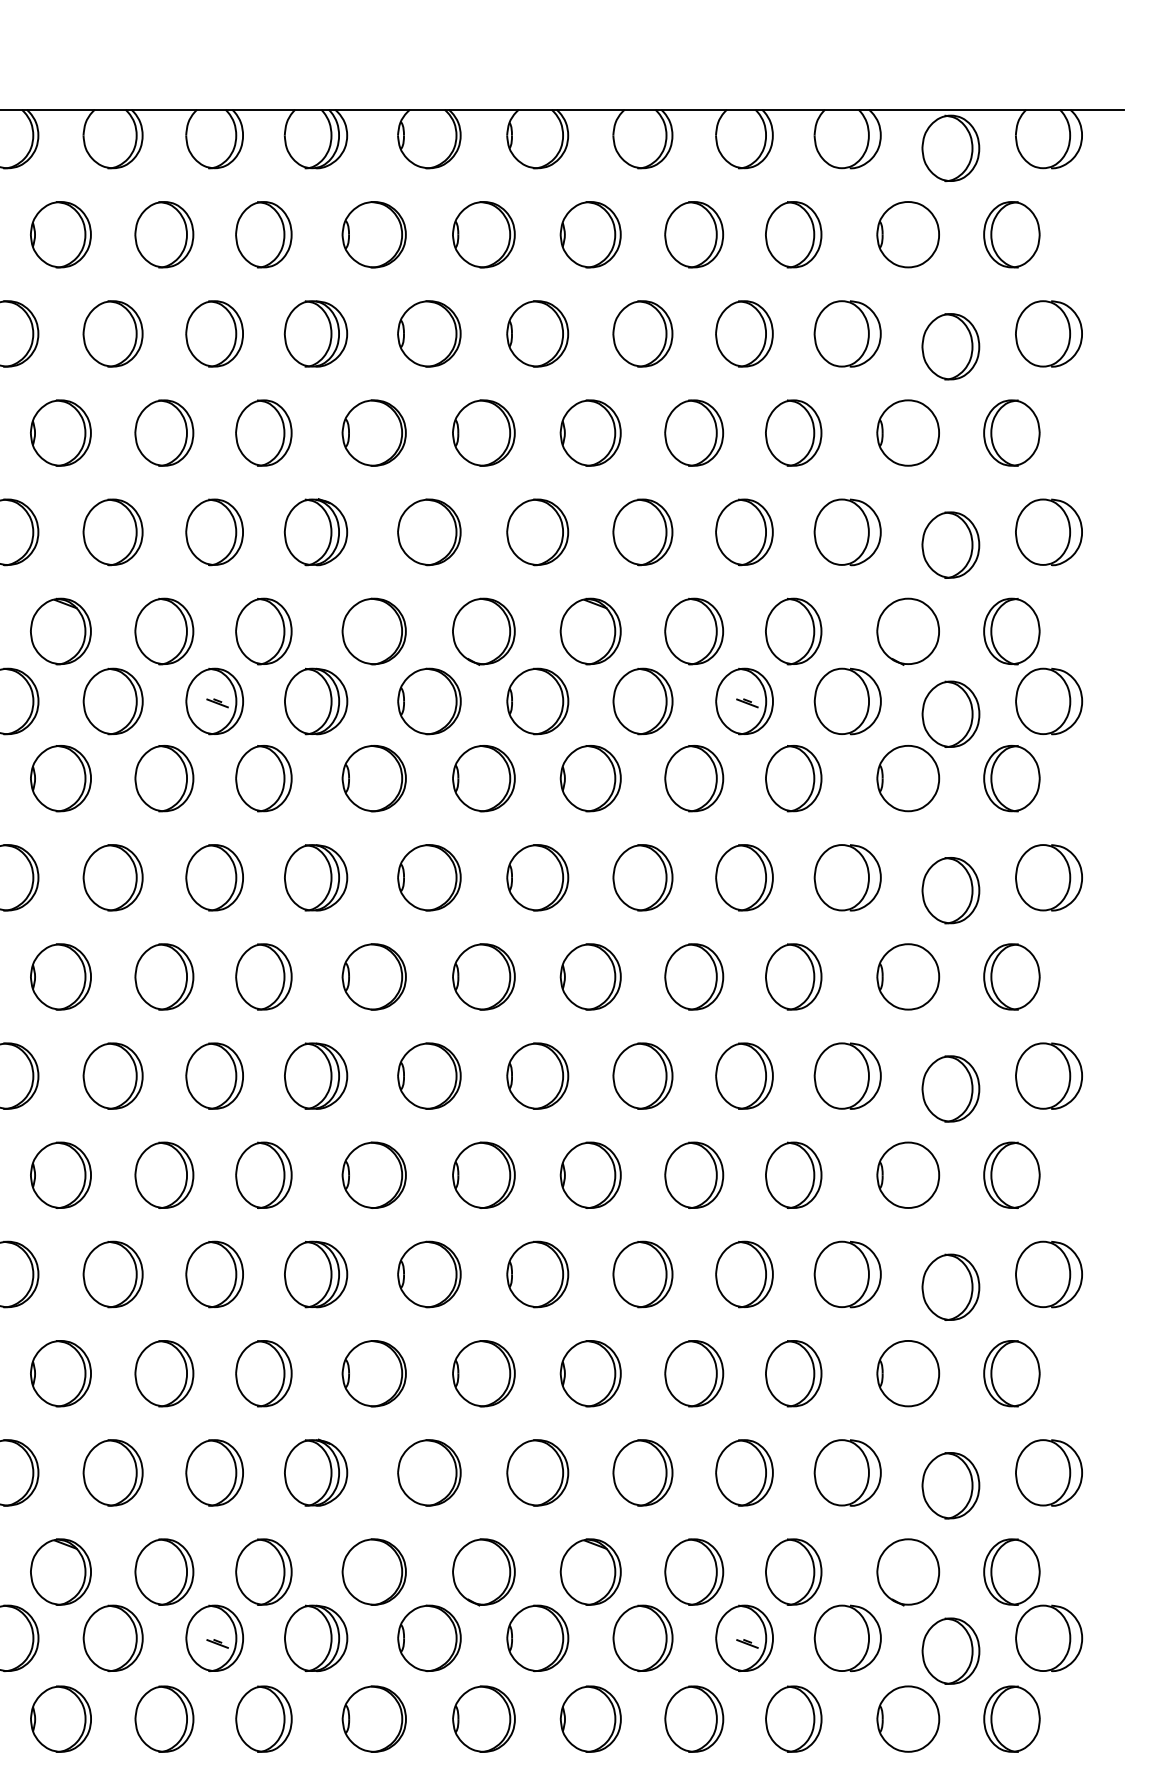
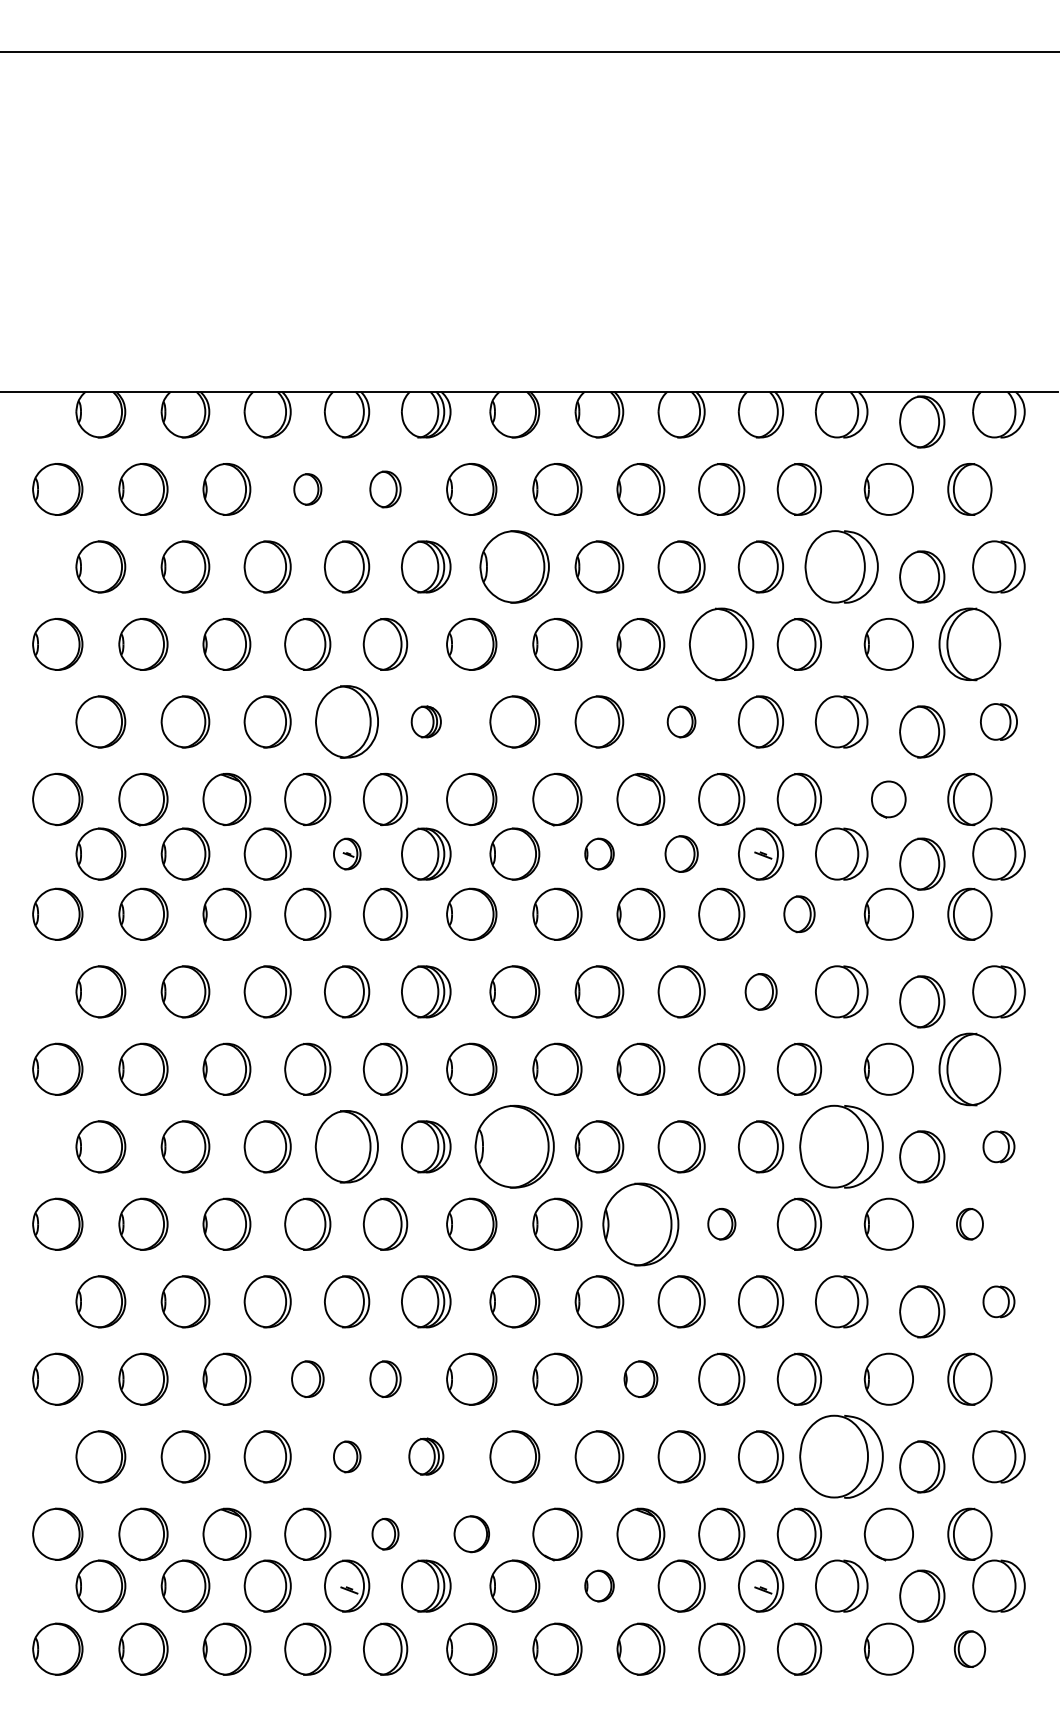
part: (164, 234) -> (307, 489), size x0.6
part: (263, 234) -> (385, 489), size x0.7
part: (429, 333) -> (514, 566), size x1.4
part: (847, 333) -> (841, 566), size x1.4
part: (693, 433) -> (721, 644), size x1.4
part: (1011, 433) -> (969, 644), size x1.4
part: (213, 531) -> (346, 721), size x1.4
part: (316, 531) -> (426, 721), size x0.6
part: (642, 531) -> (681, 721), size x0.6
part: (1048, 531) -> (998, 721), size x0.7
part: (907, 631) -> (888, 799), size x0.7
part: (215, 700) -> (347, 853), size x0.6
part: (537, 700) -> (599, 853), size x0.6
part: (642, 700) -> (681, 853), size x0.7
part: (793, 777) -> (799, 913), size x0.7
part: (745, 877) -> (761, 991), size x0.7
part: (1011, 975) -> (969, 1068), size x1.4
part: (215, 1075) -> (347, 1146), size x1.4
part: (429, 1075) -> (514, 1146), size x1.6
part: (847, 1075) -> (841, 1146), size x1.6
part: (1048, 1075) -> (998, 1146), size x0.6
part: (590, 1174) -> (640, 1223), size x1.6
part: (693, 1174) -> (721, 1223), size x0.6
part: (1011, 1174) -> (969, 1223), size x0.6
part: (1048, 1274) -> (998, 1301), size x0.6
part: (164, 1372) -> (307, 1378), size x0.7
part: (263, 1372) -> (385, 1378), size x0.7
part: (590, 1372) -> (640, 1378), size x0.7
part: (215, 1472) -> (347, 1456), size x0.6
part: (316, 1472) -> (426, 1456), size x0.7
part: (847, 1472) -> (841, 1456), size x1.6
part: (263, 1571) -> (385, 1533), size x0.6
part: (373, 1571) -> (471, 1533), size x0.7
part: (537, 1637) -> (599, 1585), size x0.6
part: (1011, 1718) -> (969, 1648), size x0.7

